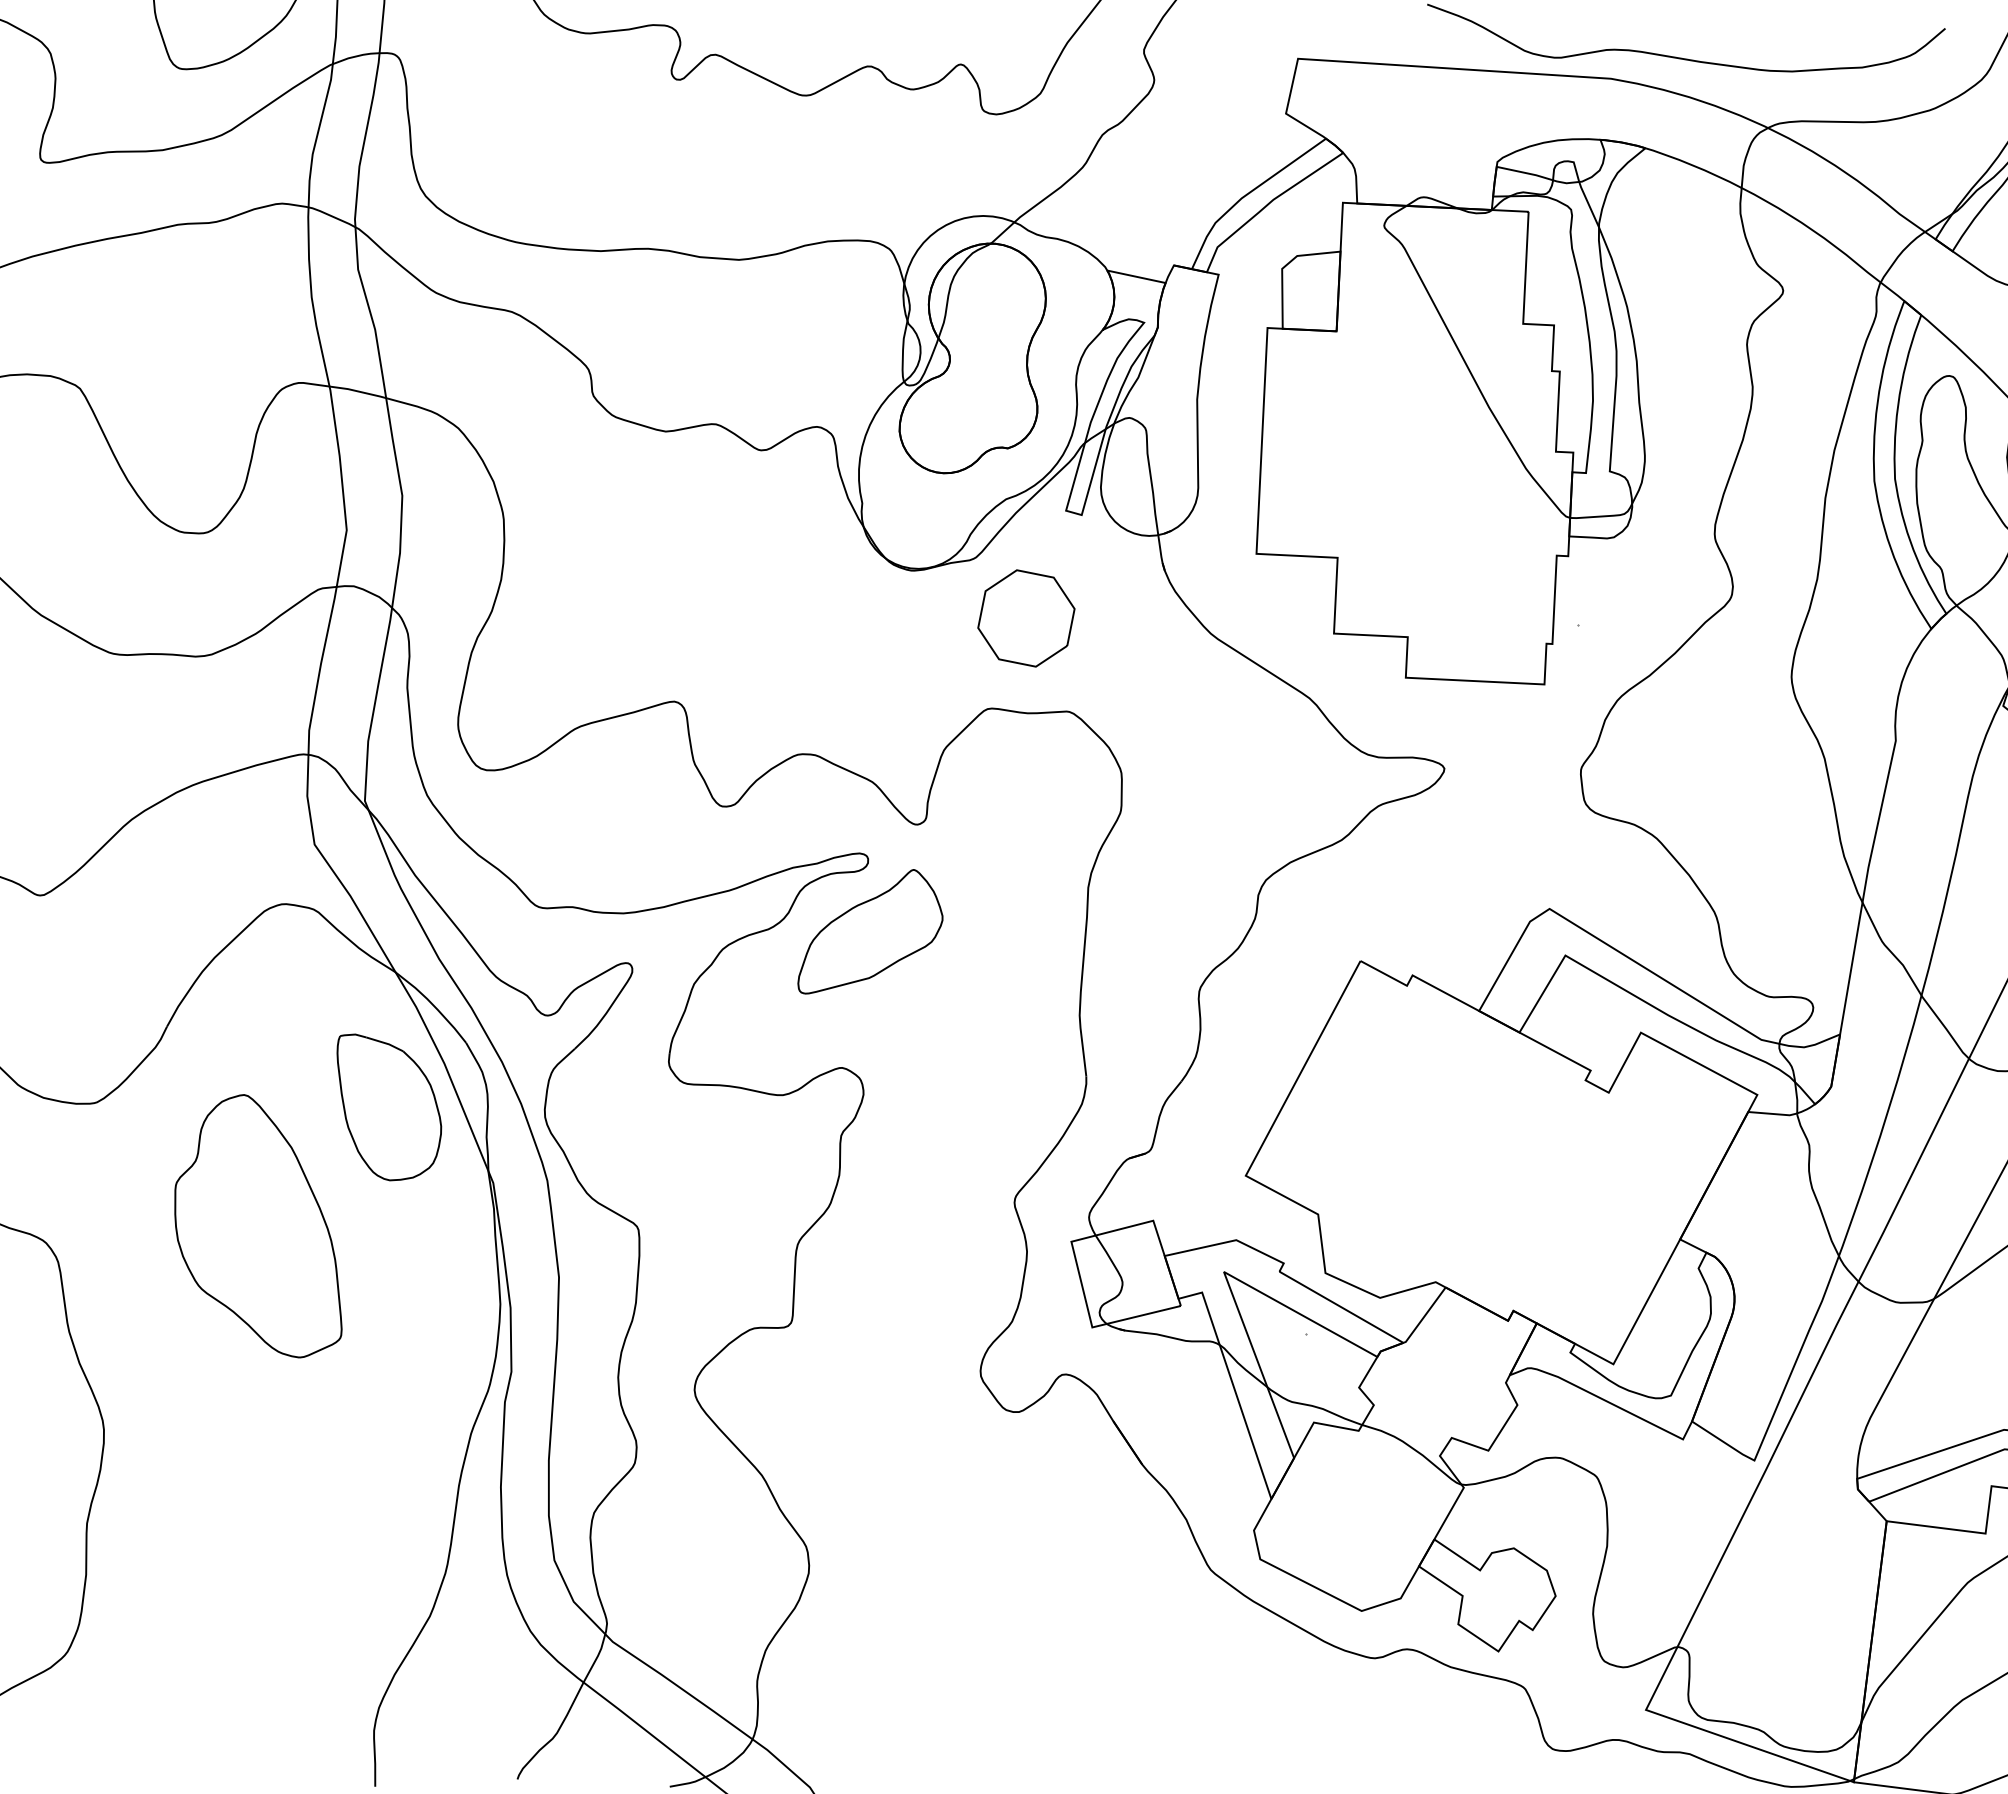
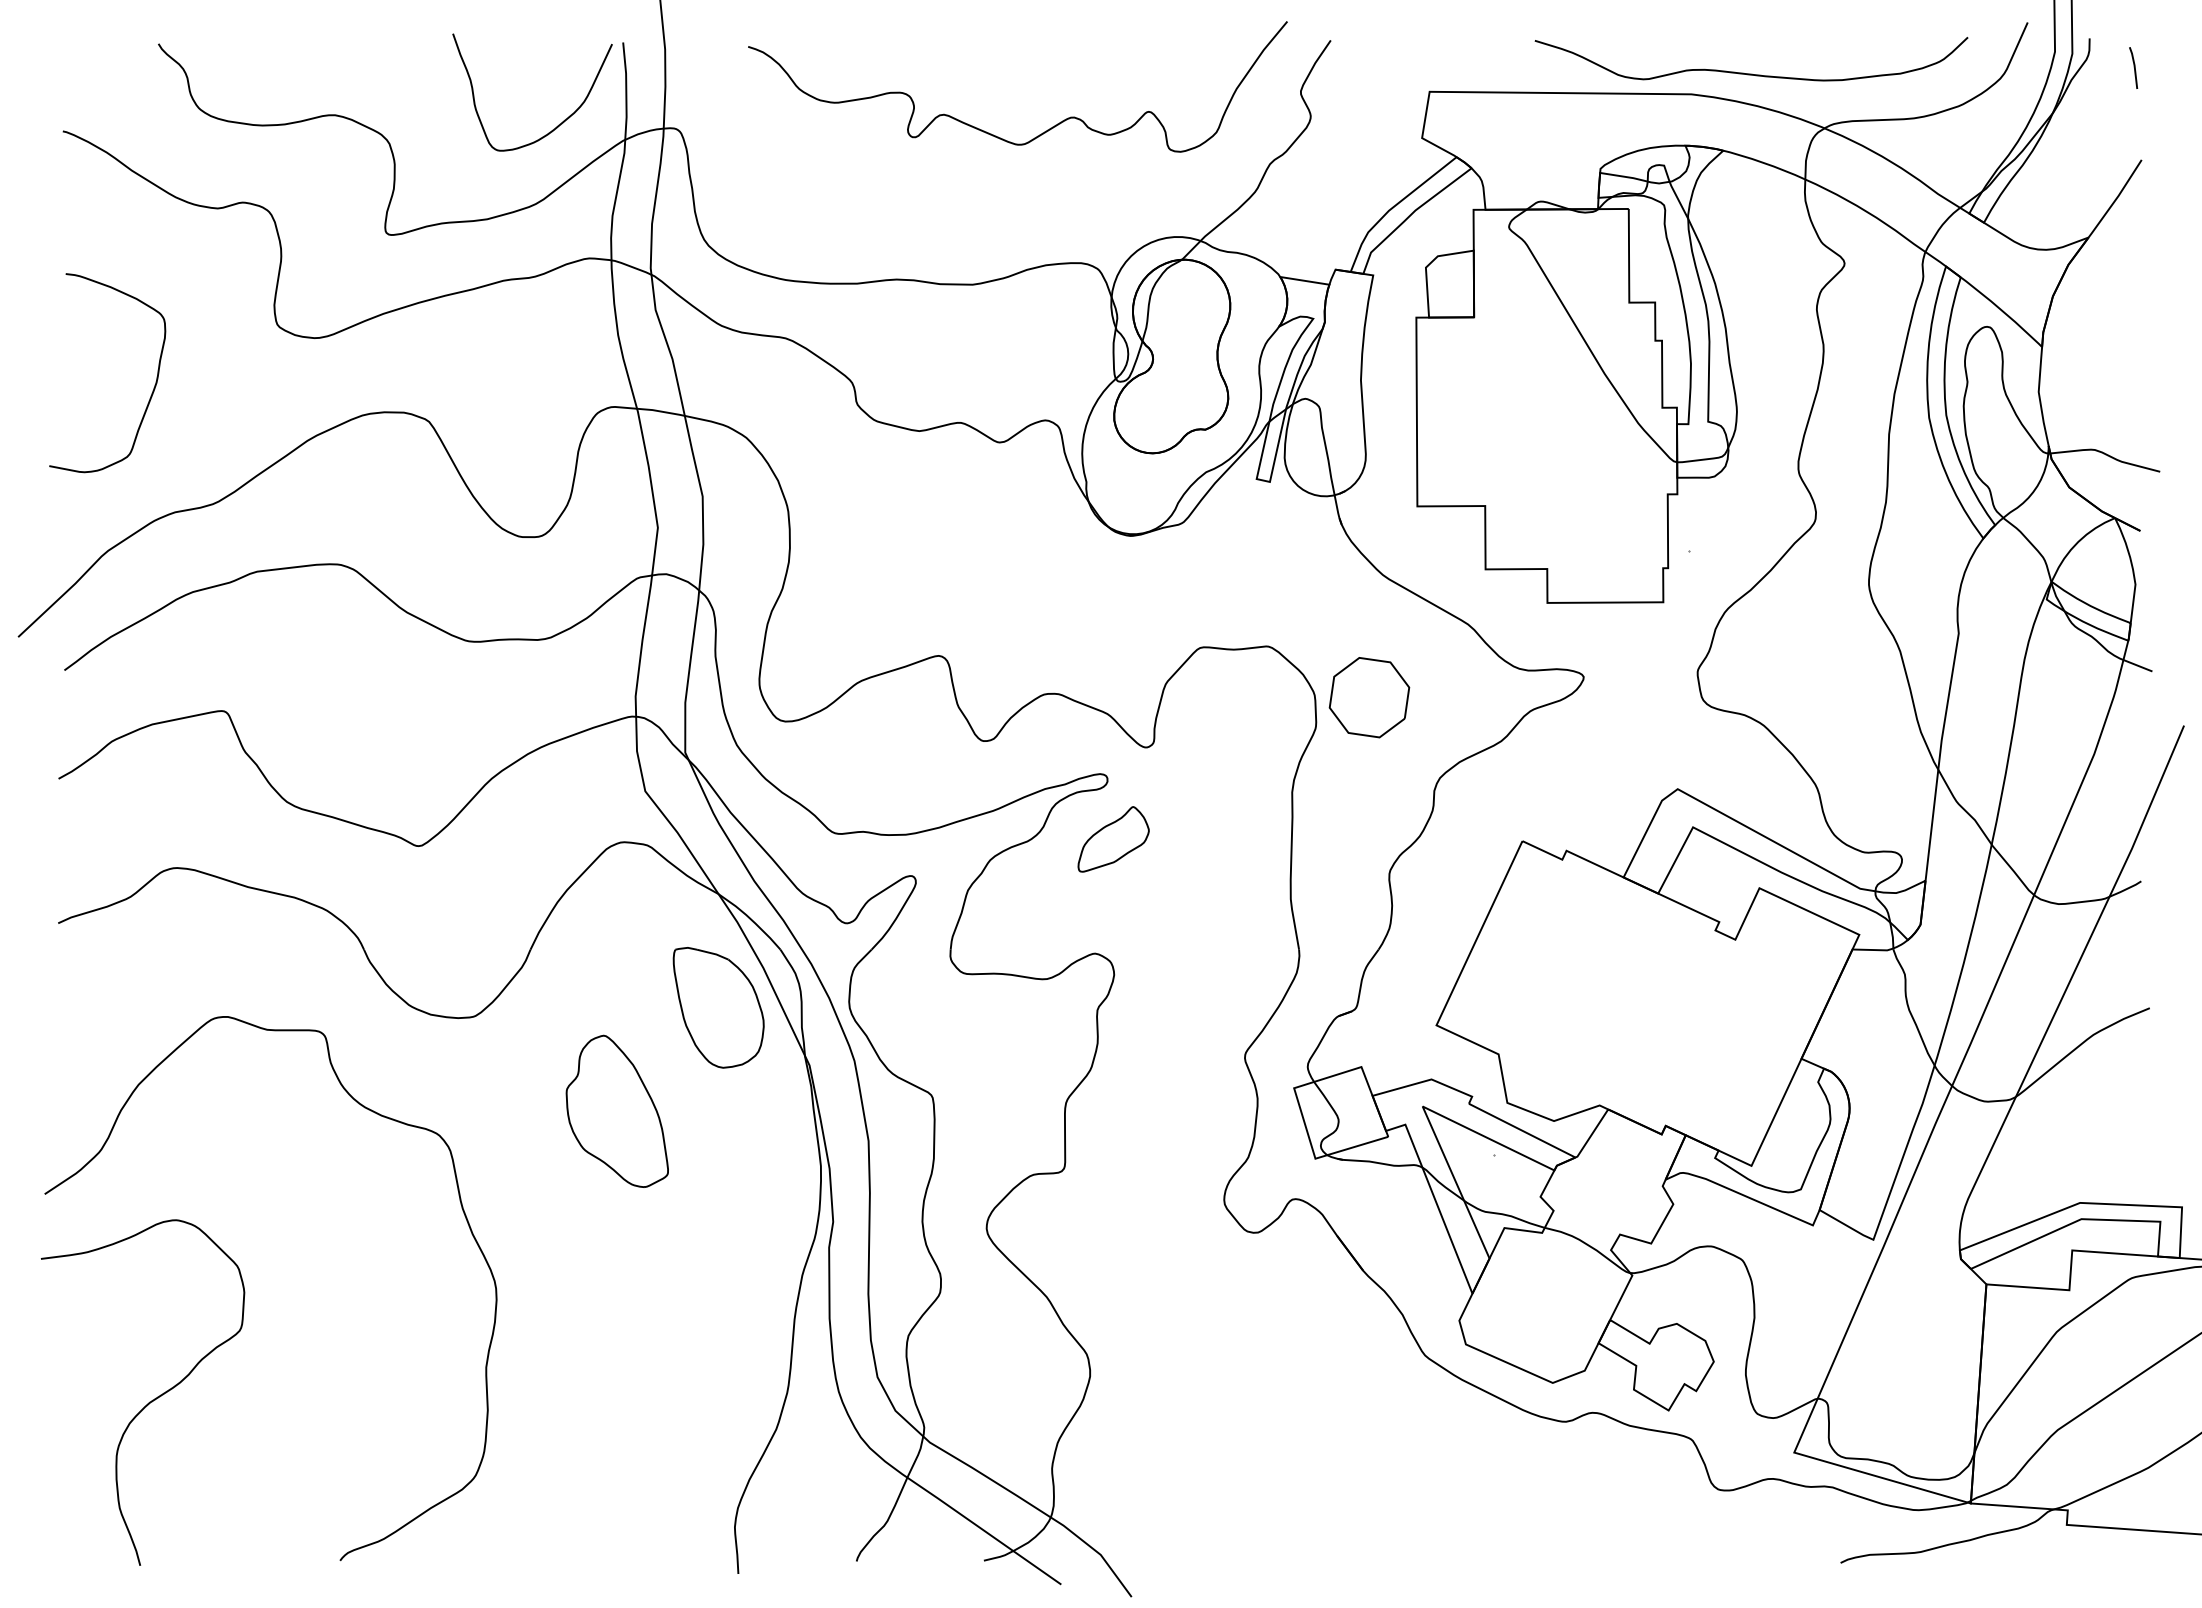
part: (1026, 618) -> (1369, 697), moved
part: (871, 932) -> (1113, 839), size x0.6
part: (260, 1225) -> (617, 1111), size x0.7

